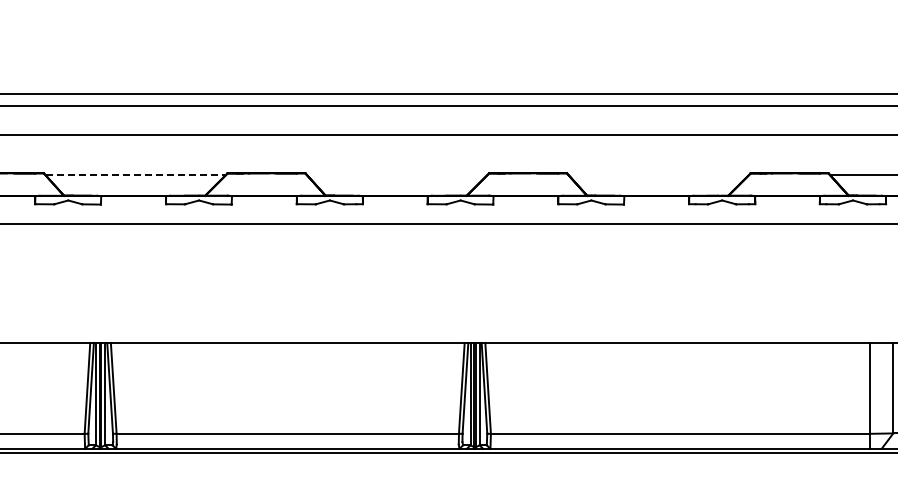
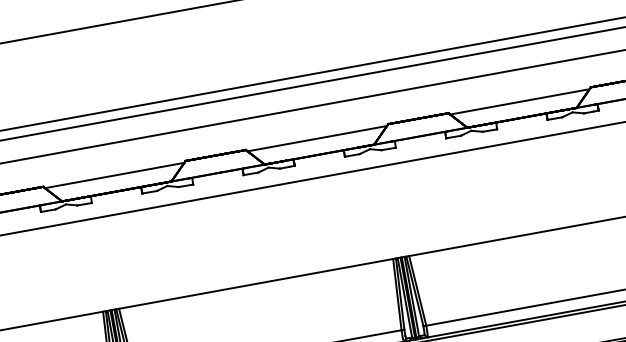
line: (135, 175) -> (114, 175), dashed -> solid
line: (397, 175) -> (317, 138), added
line: (658, 175) -> (519, 101), added

